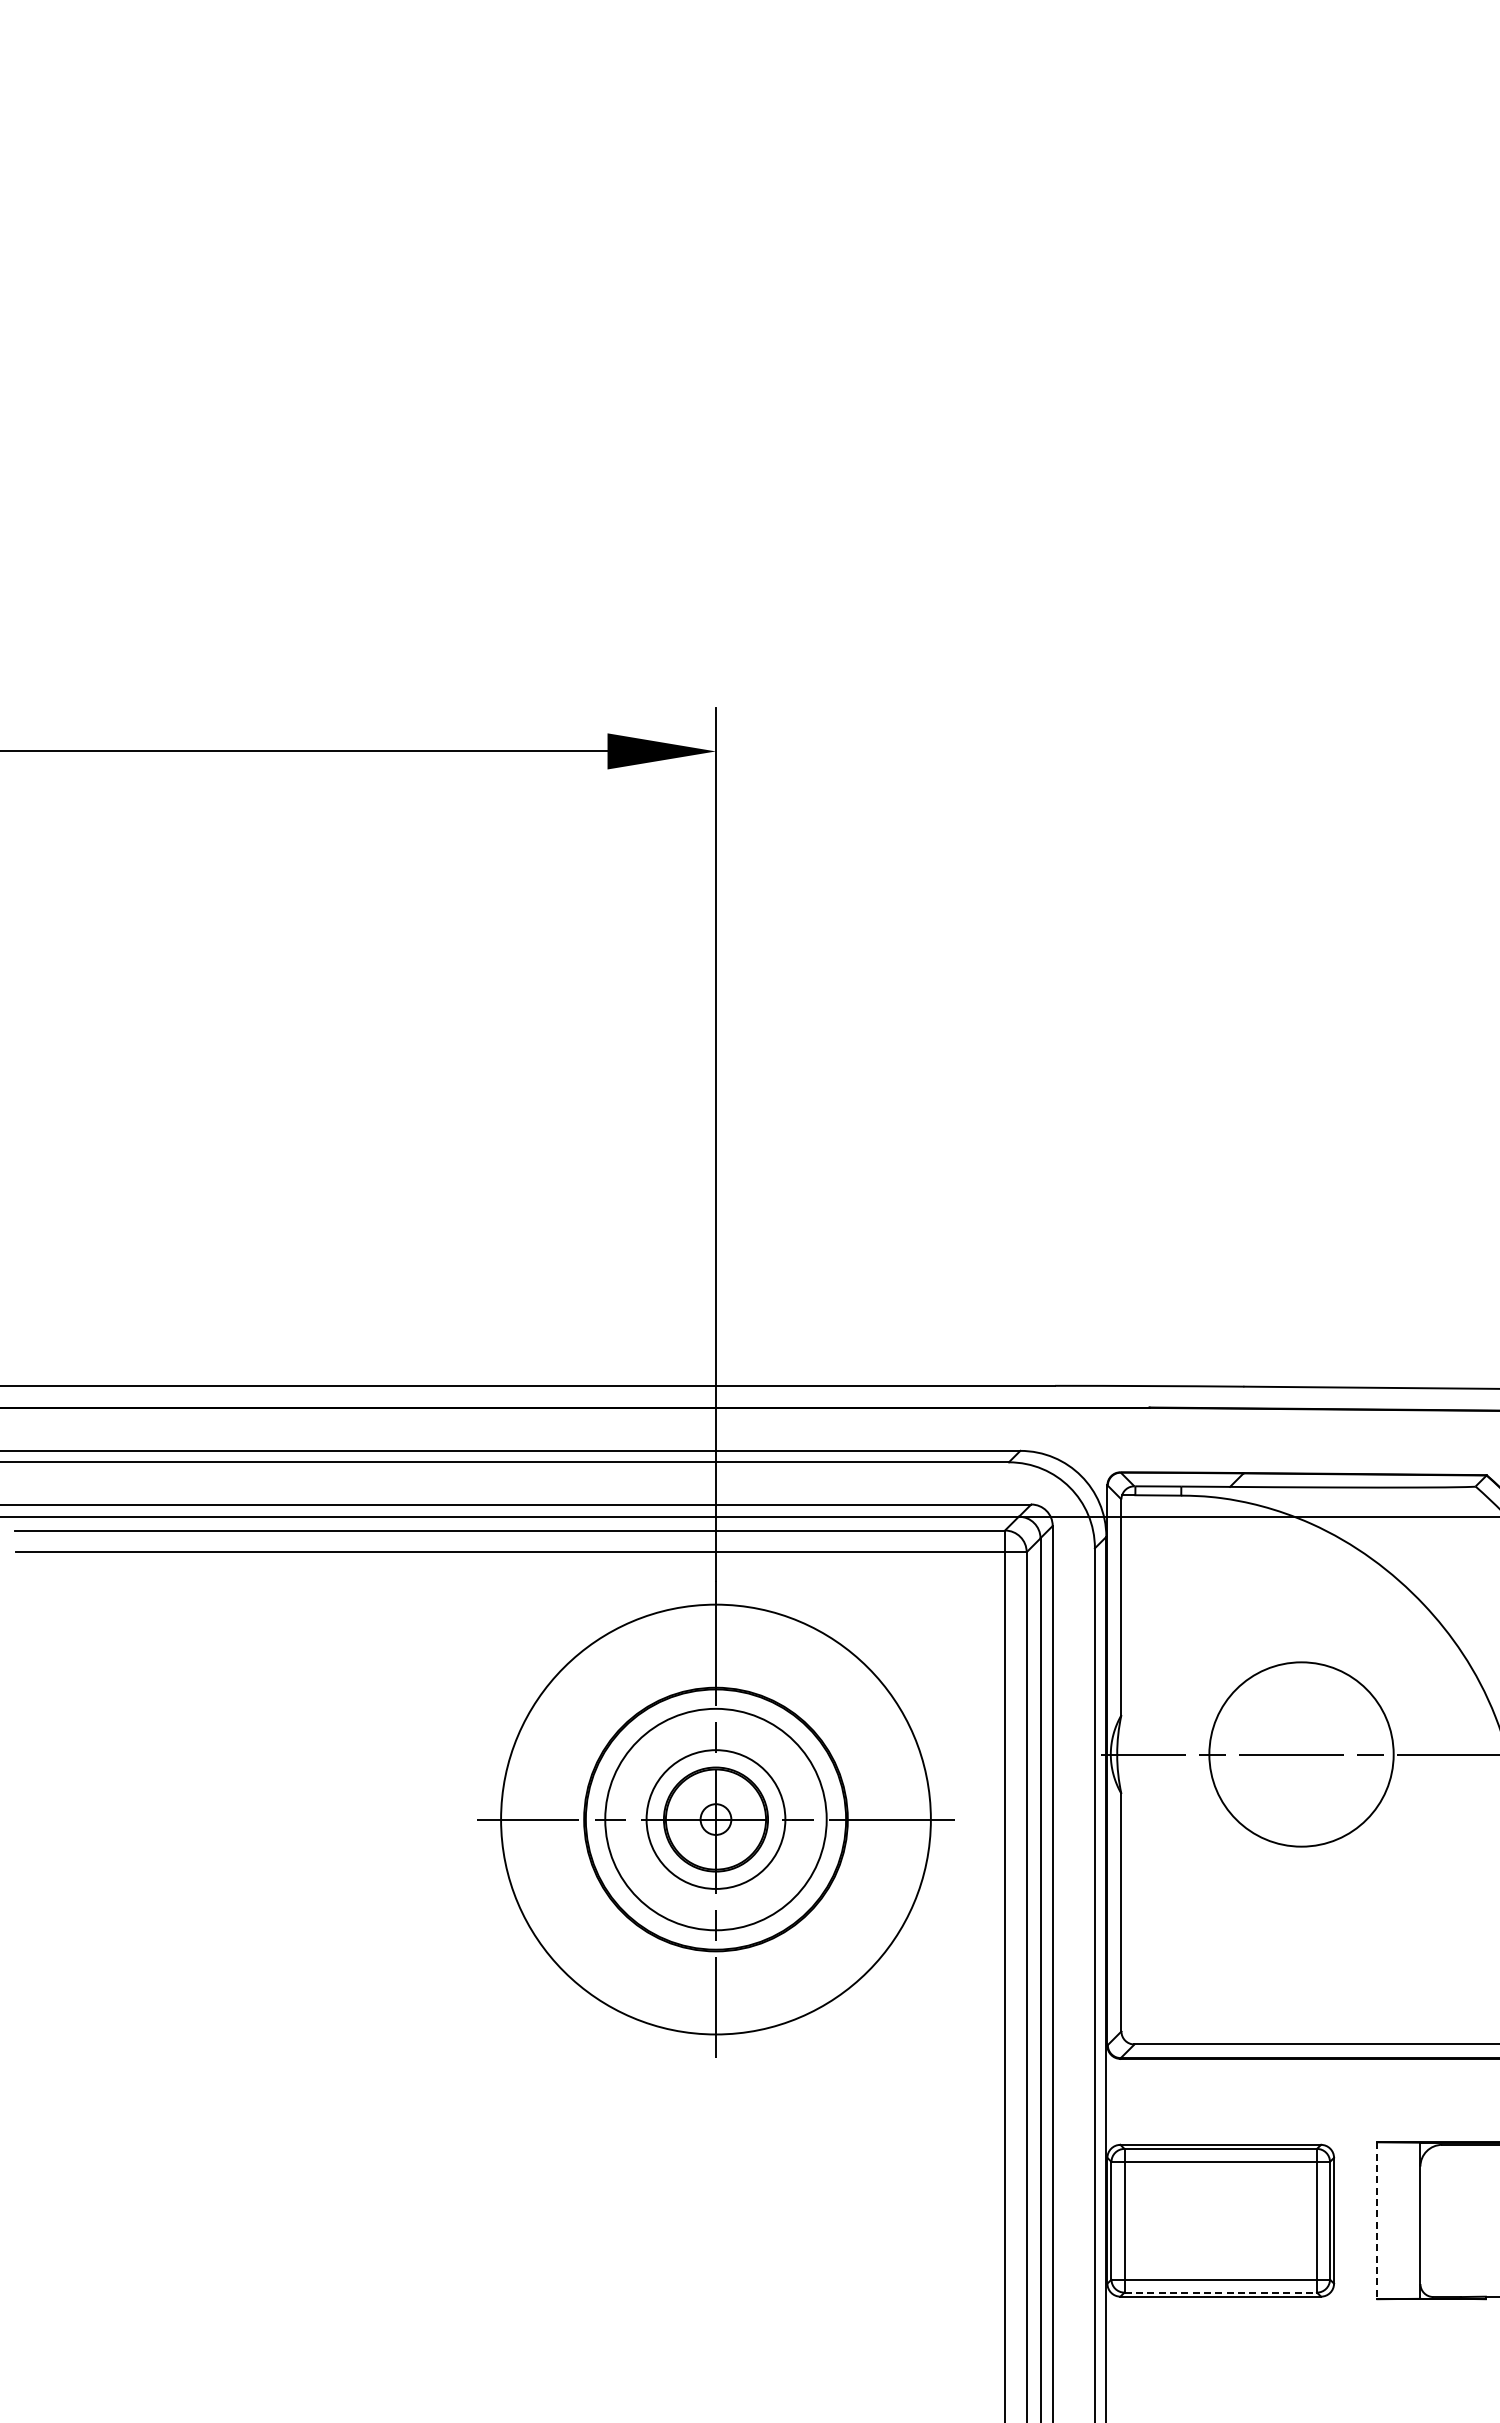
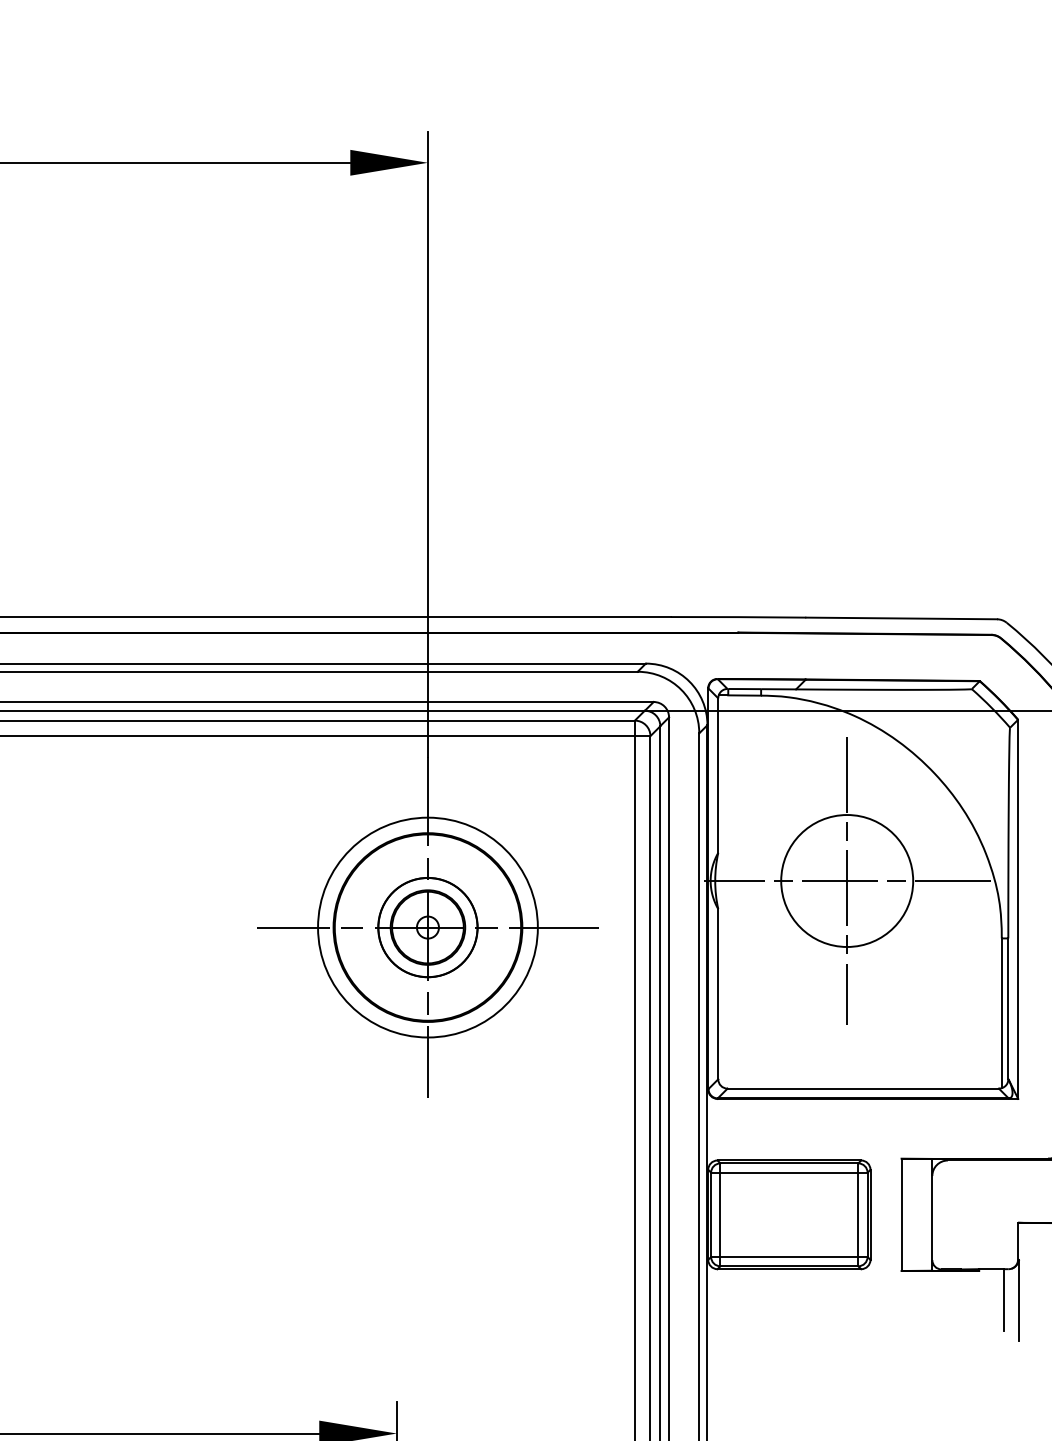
line: (1301, 1754) -> (847, 880), added
circle: (715, 1819) -> (427, 927), size x0.62
circle: (715, 1819) -> (427, 927), size x0.71
line: (1377, 2221) -> (901, 1215), dashed -> solid
line: (1221, 2292) -> (789, 1266), dashed -> solid

